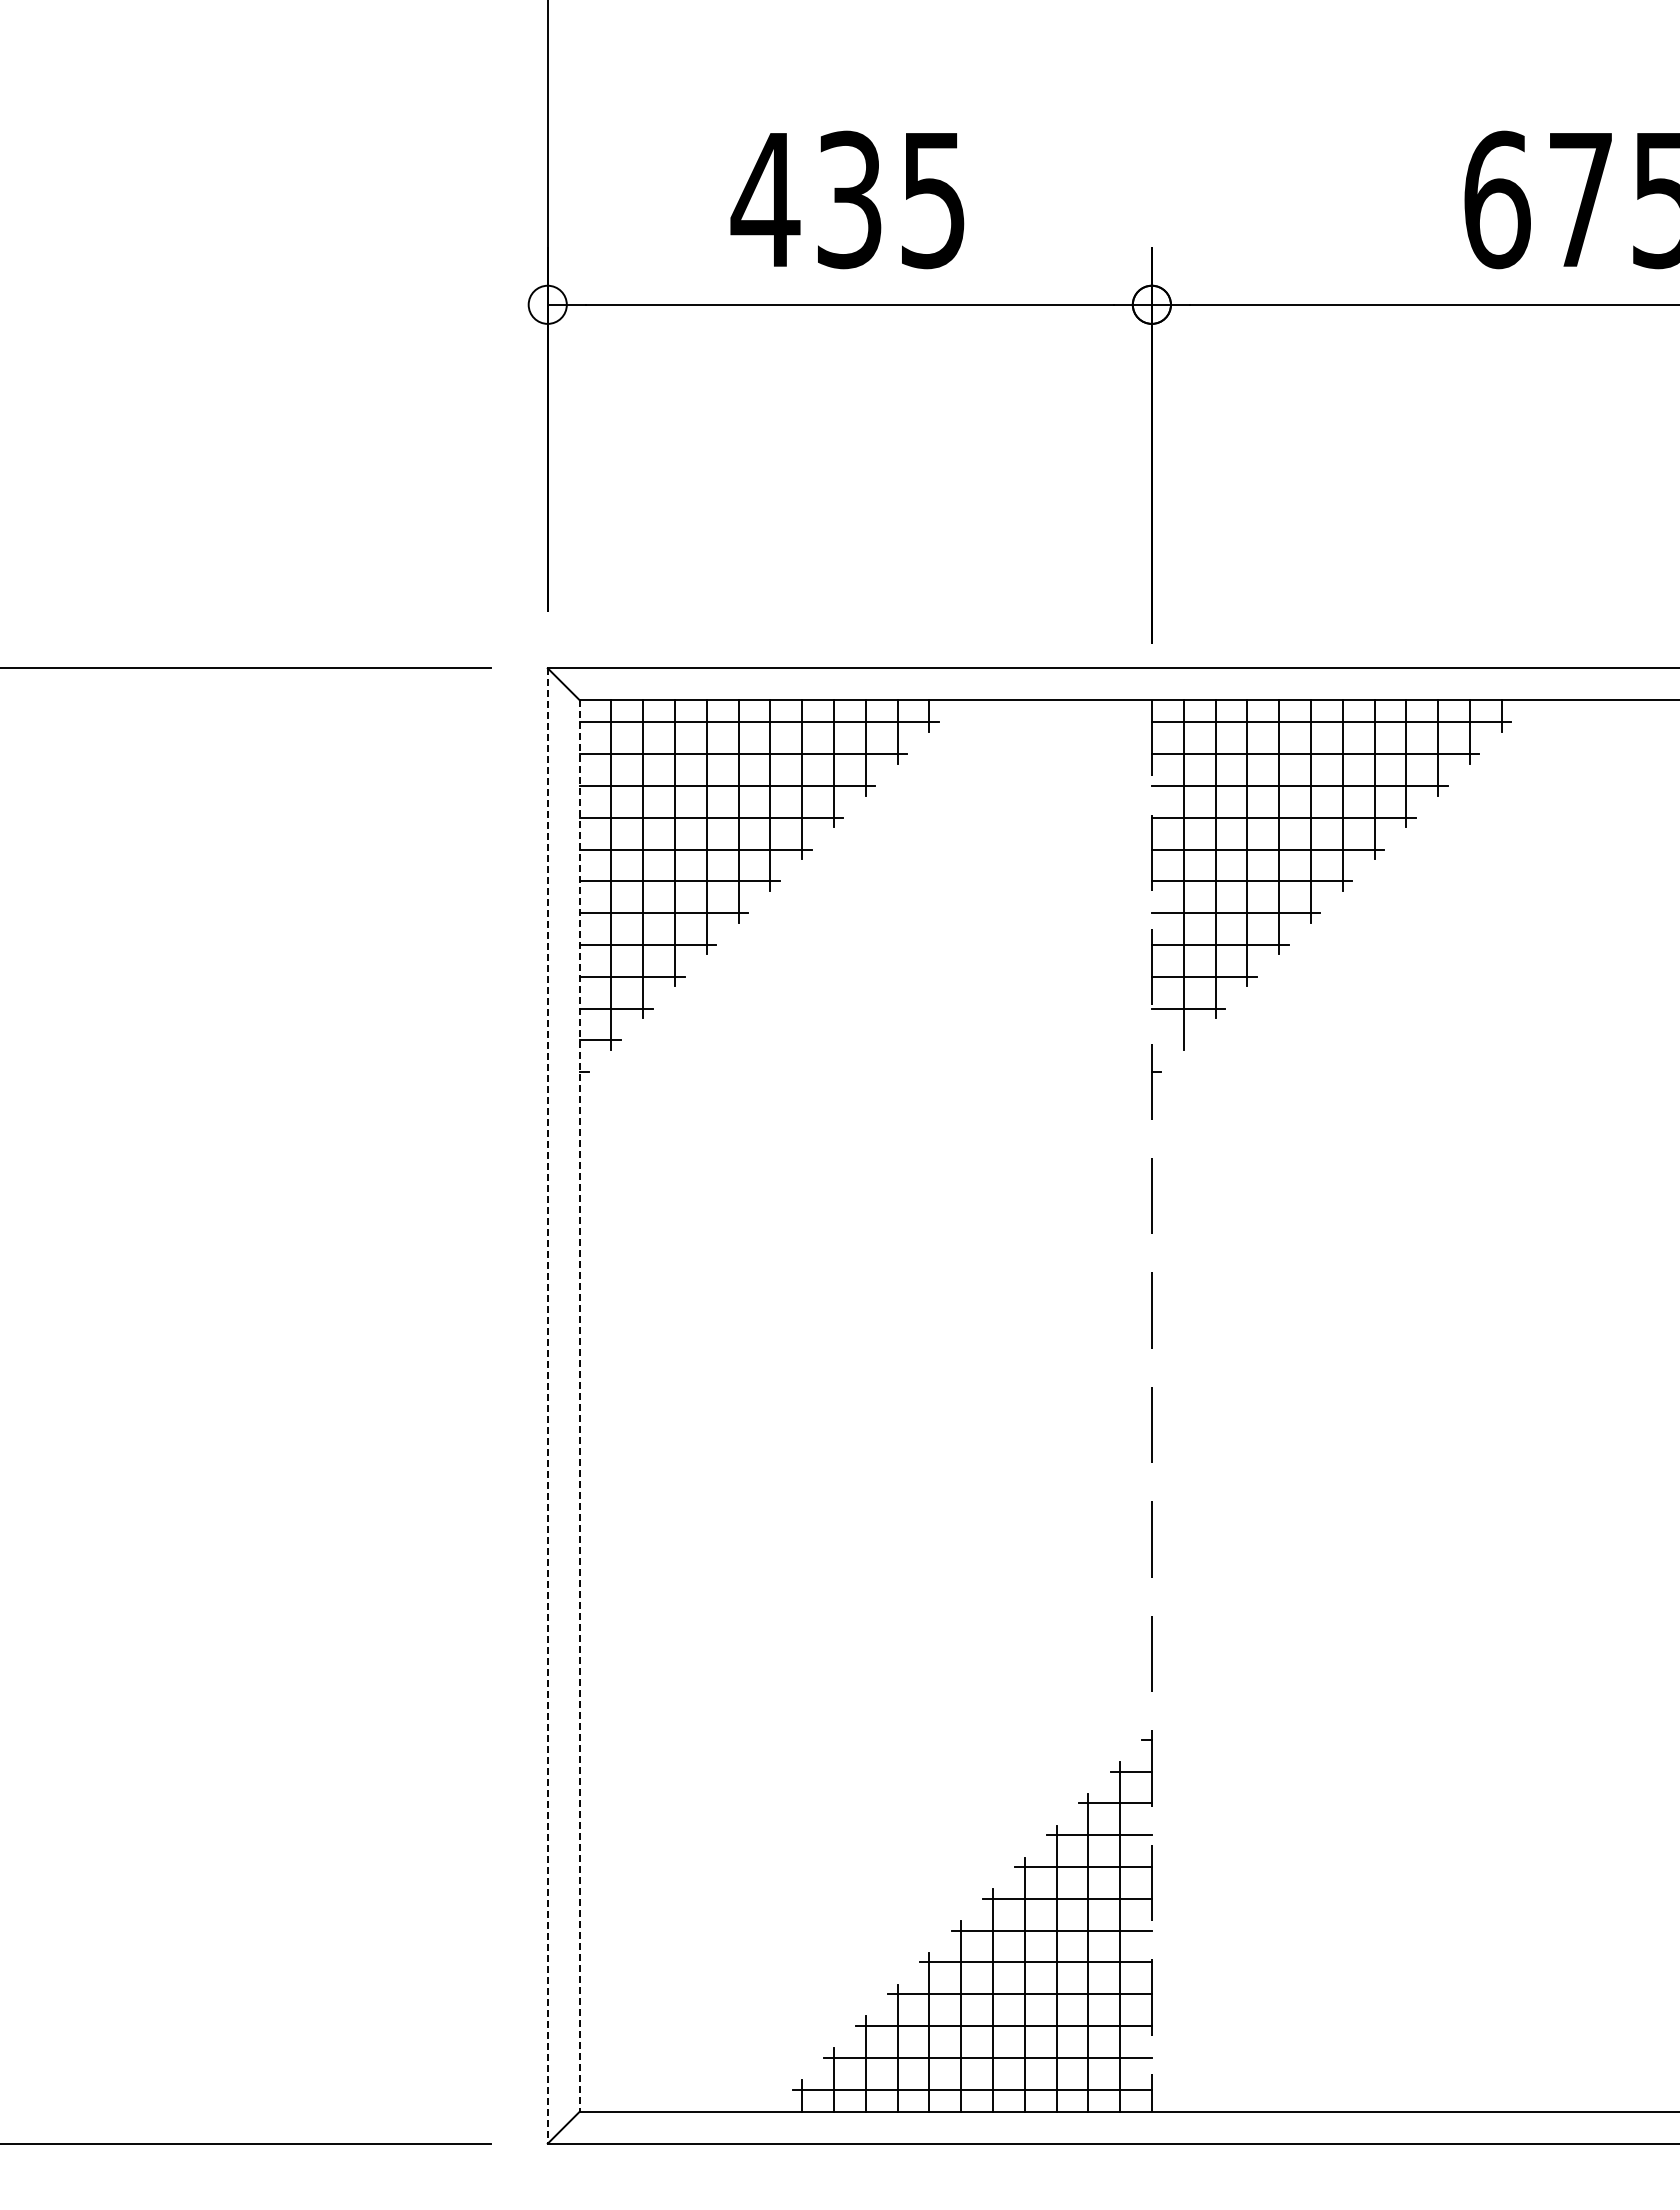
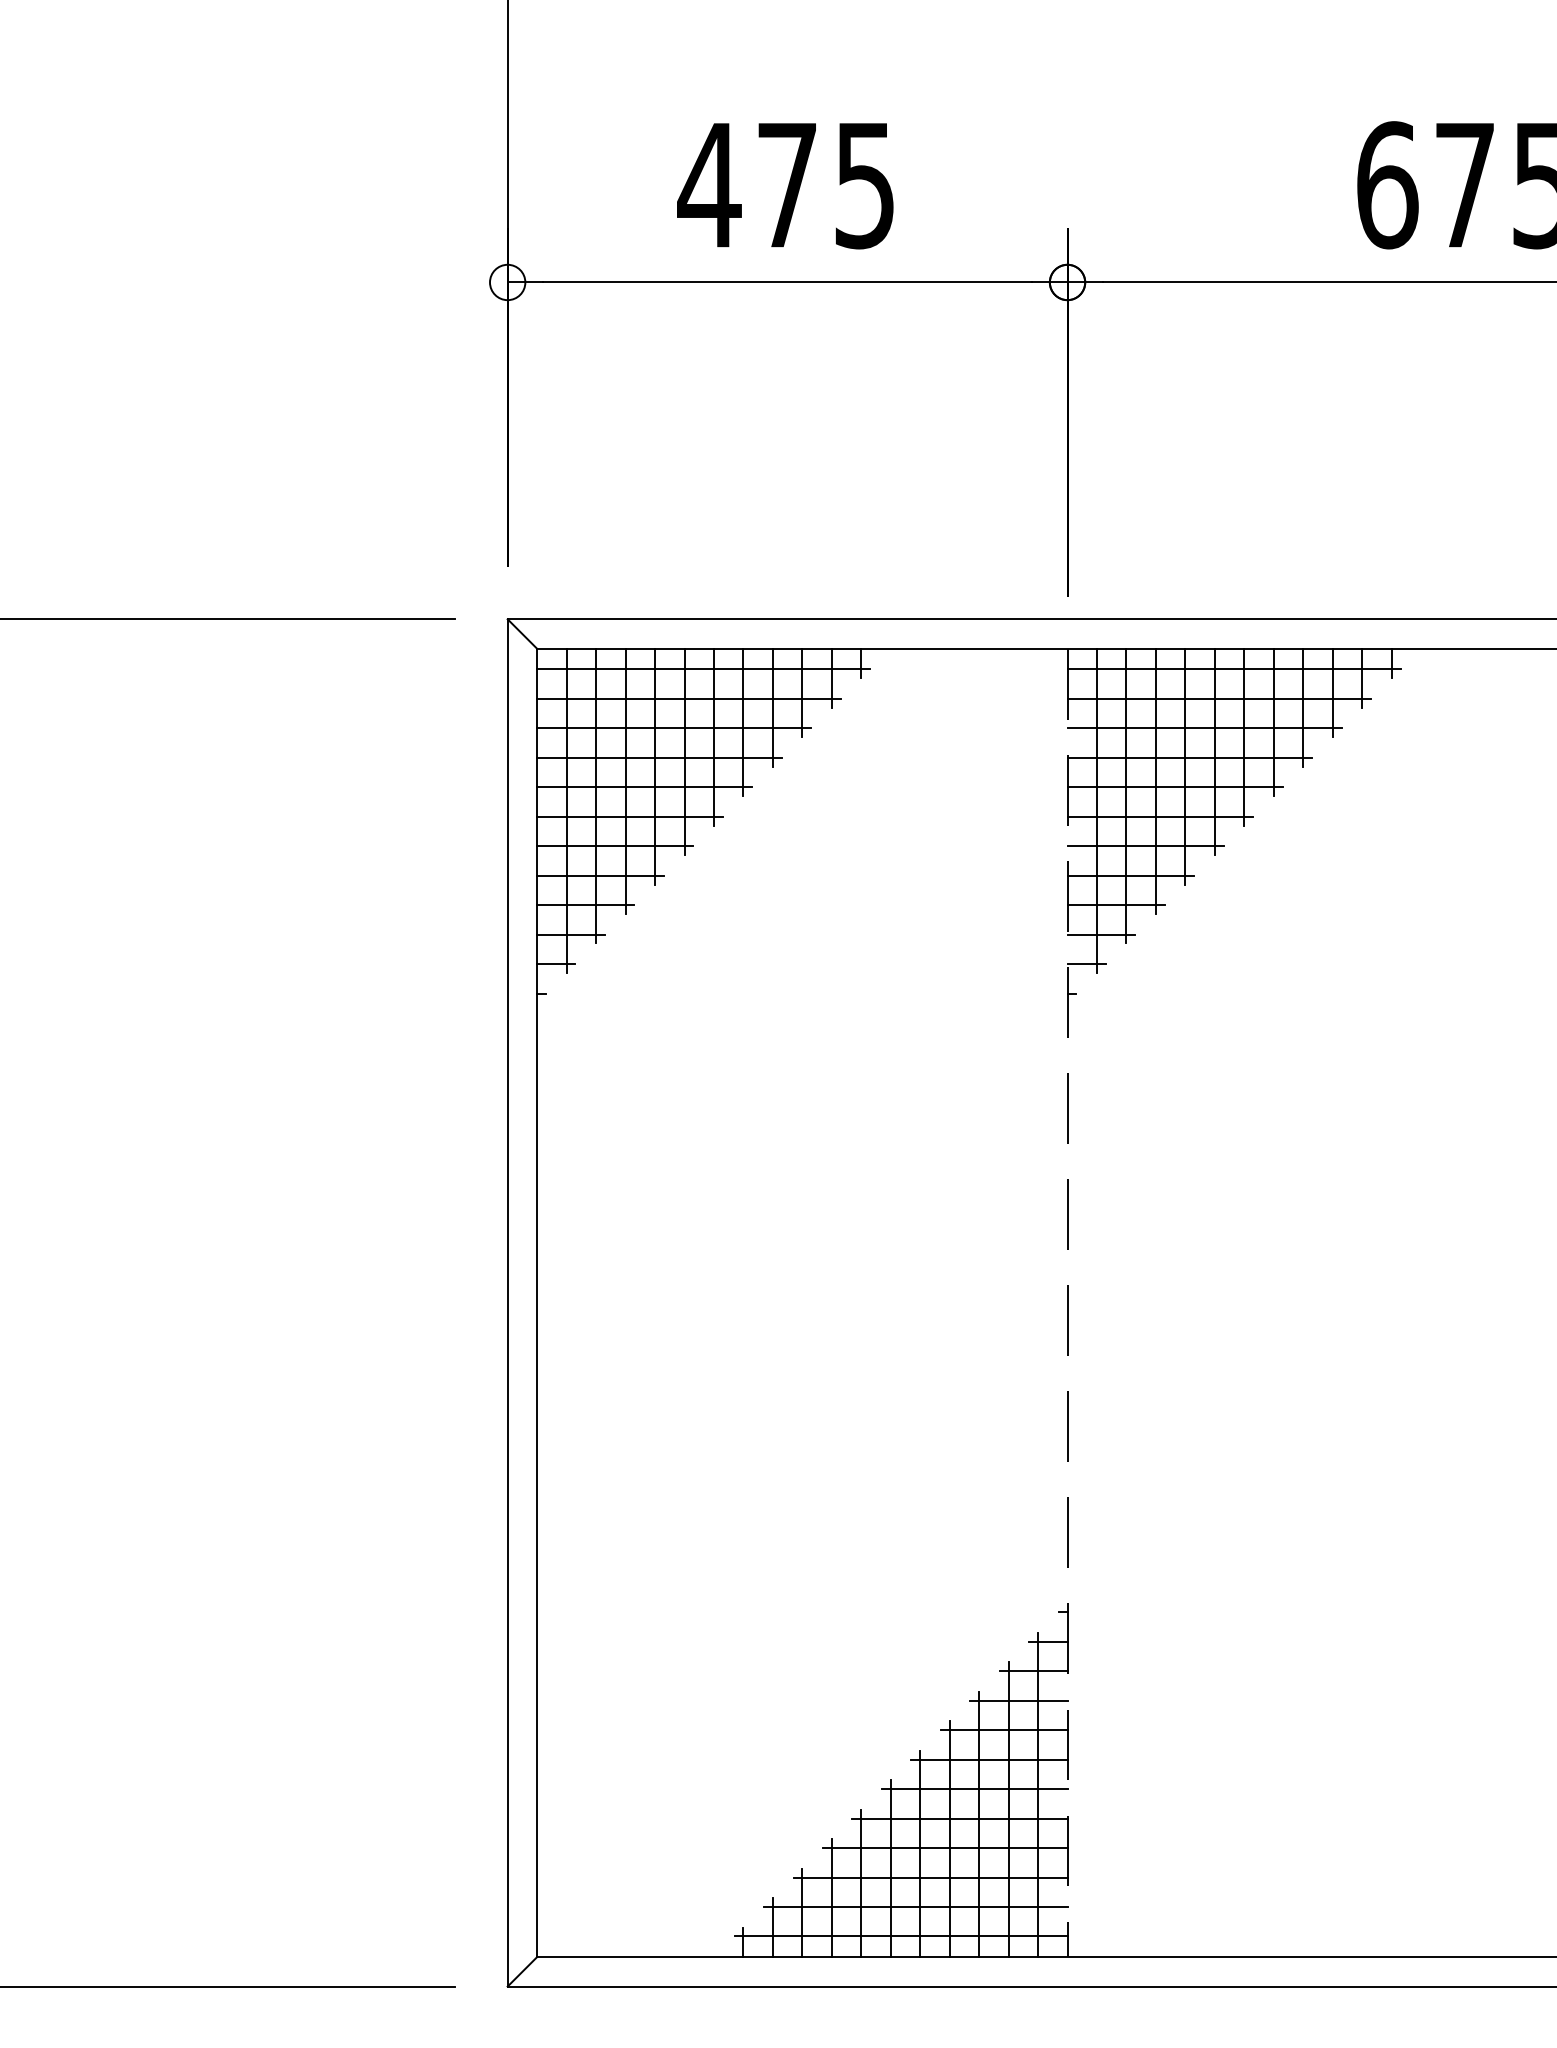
text: (849, 199) -> (787, 184), 435 -> 475
line: (1172, 1040) -> (1086, 964), added
line: (547, 1406) -> (507, 1303), dashed -> solid
line: (579, 1406) -> (537, 1303), dashed -> solid

